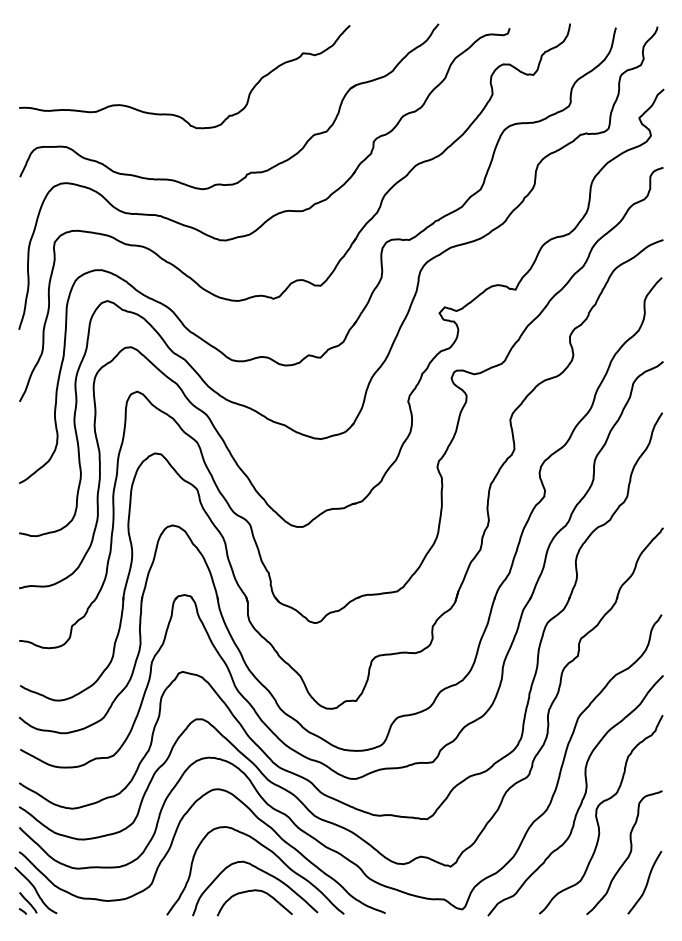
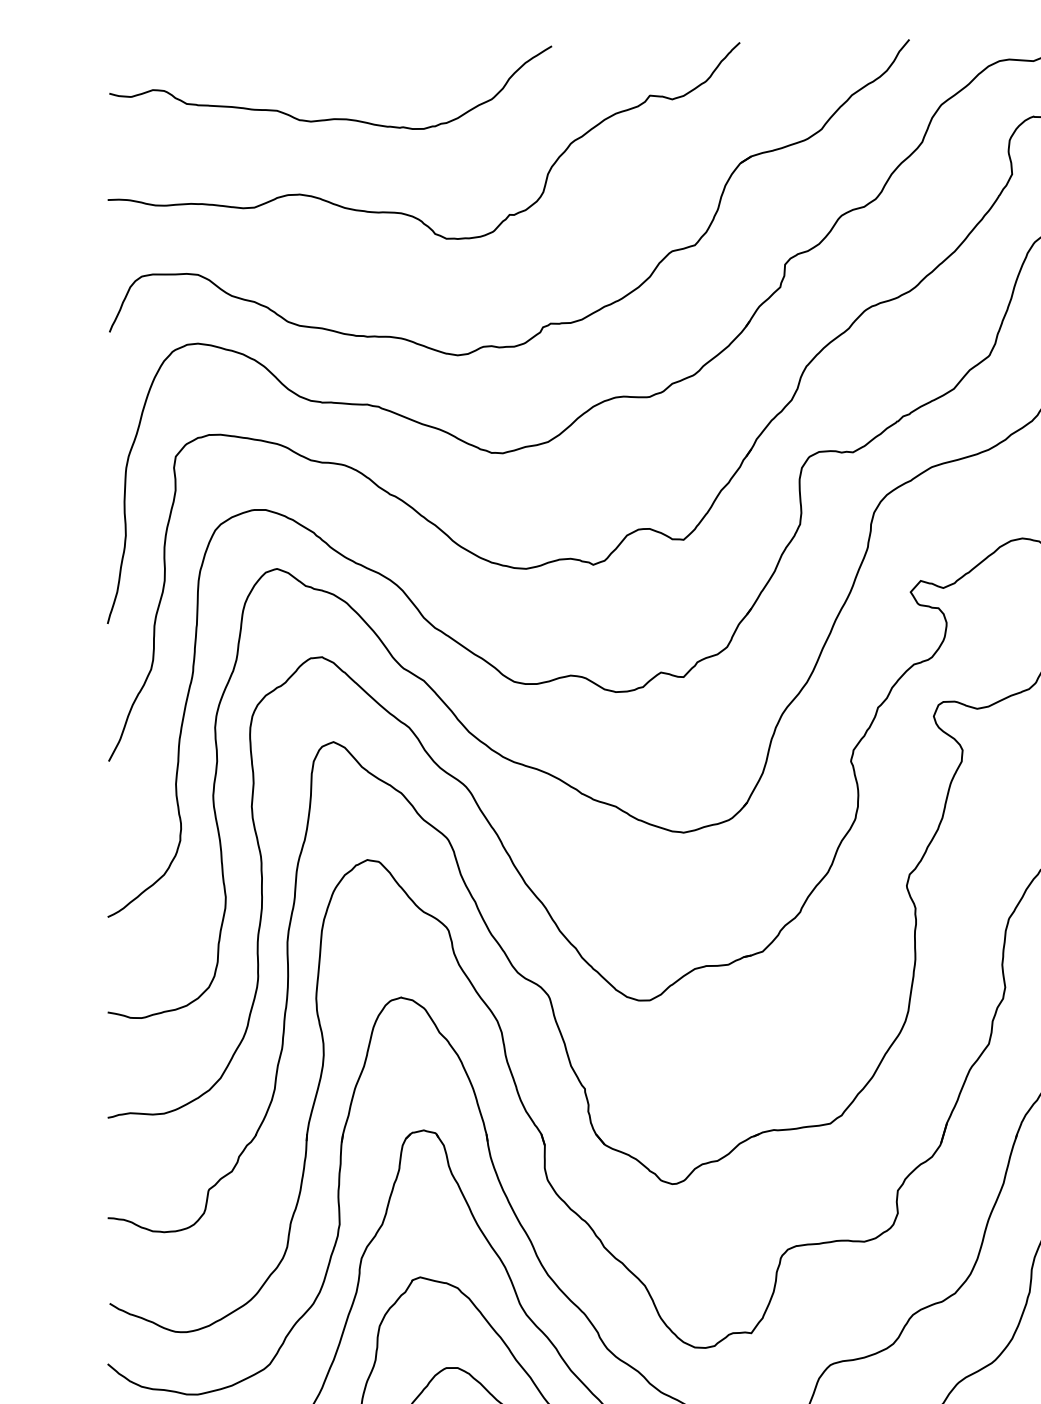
curve: (136, 64) -> (331, 117), added

